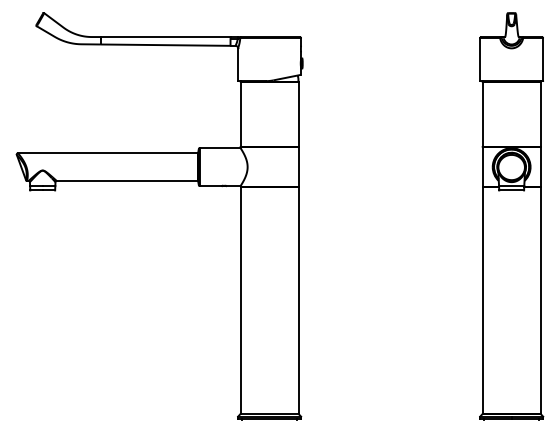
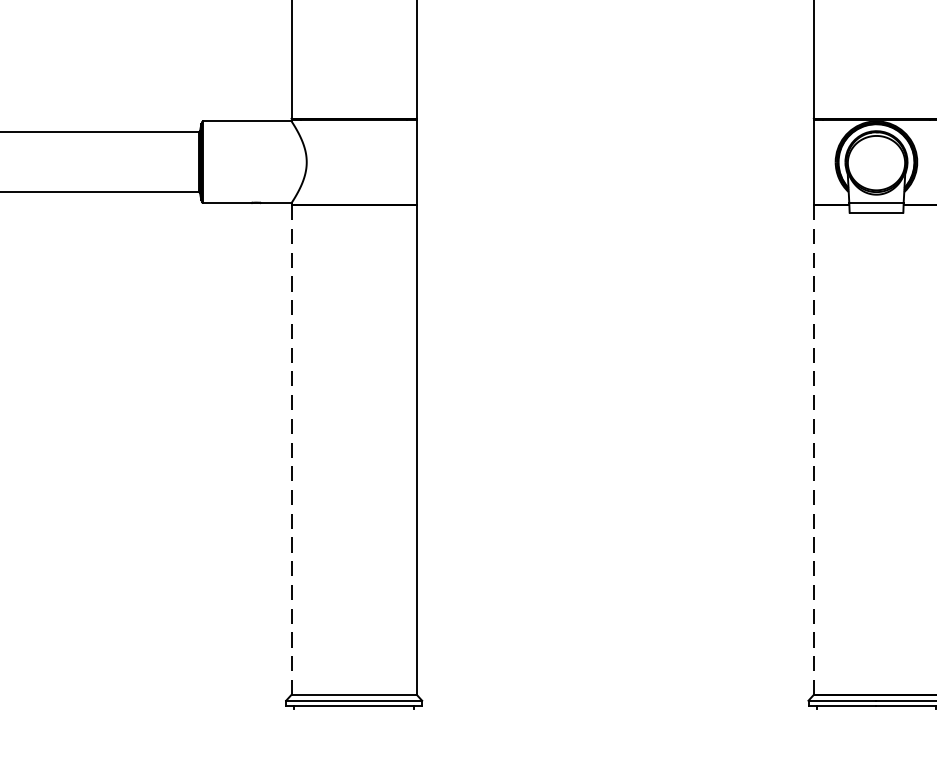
line: (240, 300) -> (291, 450), solid -> dashed
line: (482, 300) -> (813, 450), solid -> dashed

